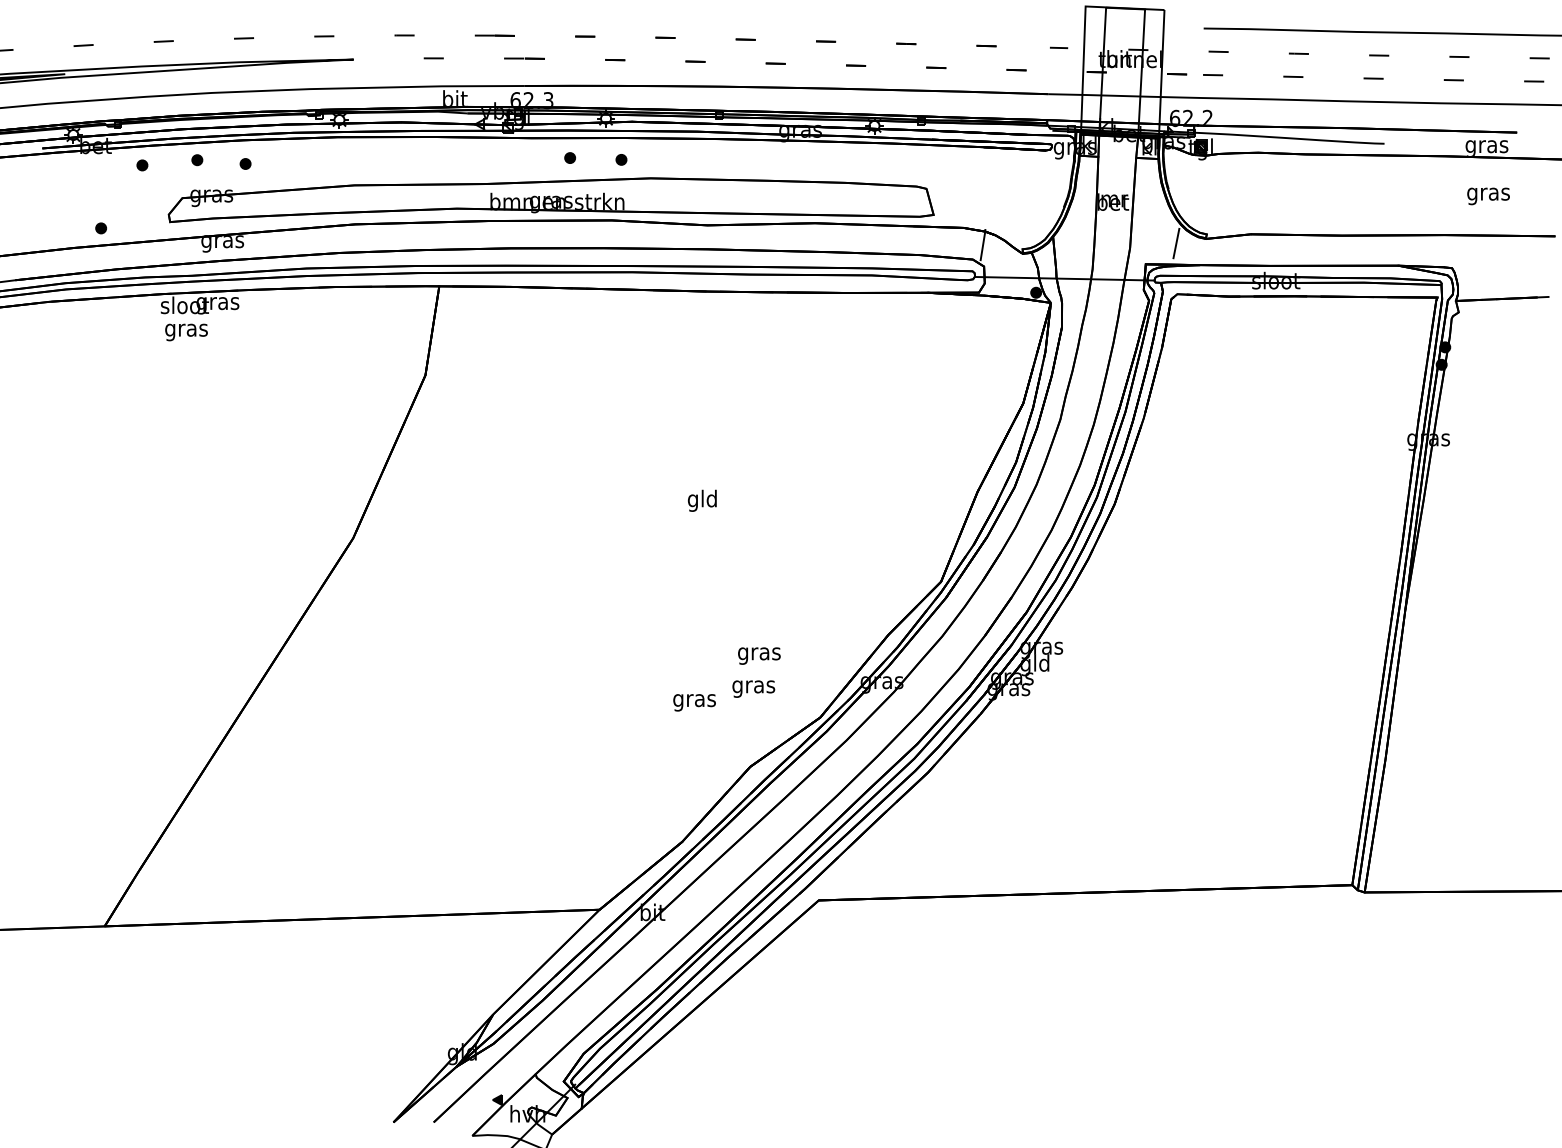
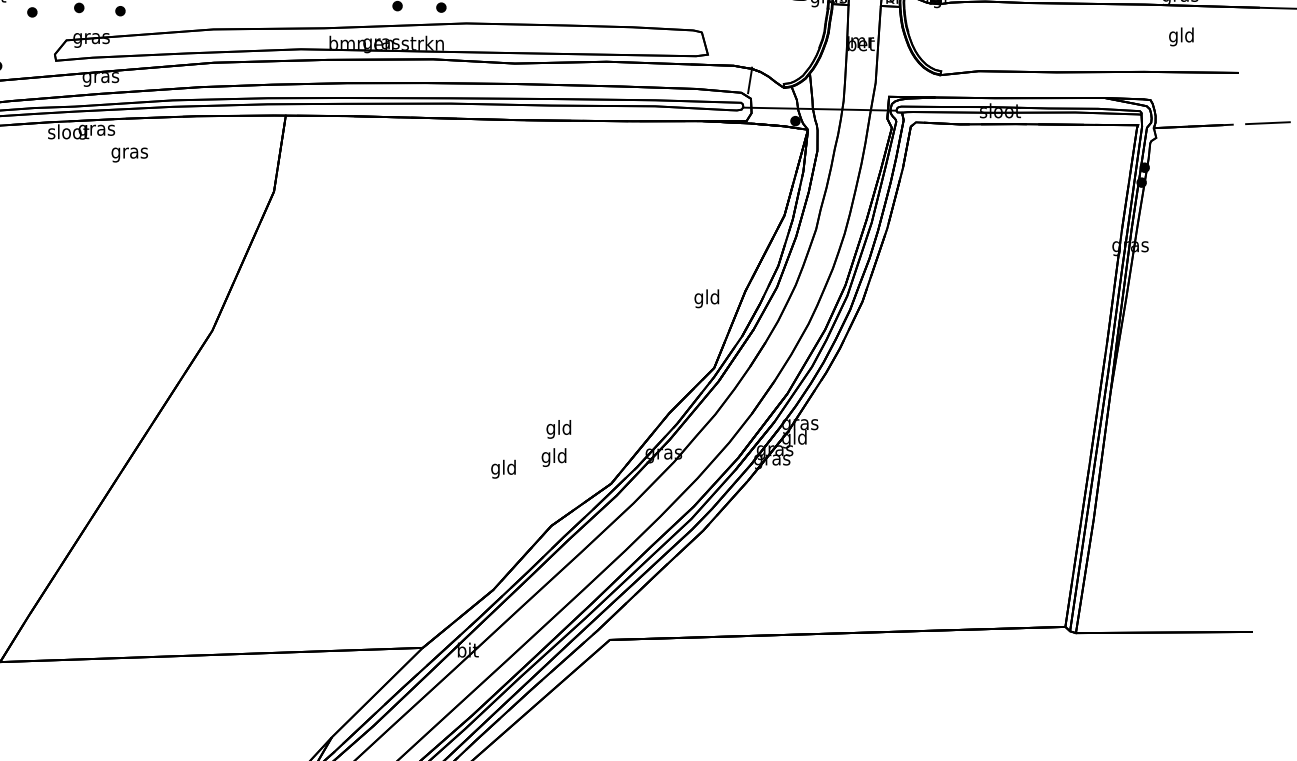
text: (1488, 194) -> (1181, 37), gras -> gld
line: (1176, 243) -> (915, 79), removed
text: (186, 332) -> (129, 155), moved
text: (702, 500) -> (706, 298), moved
text: (759, 653) -> (559, 429), gras -> gld
text: (753, 686) -> (554, 457), gras -> gld
text: (694, 700) -> (503, 469), gras -> gld

